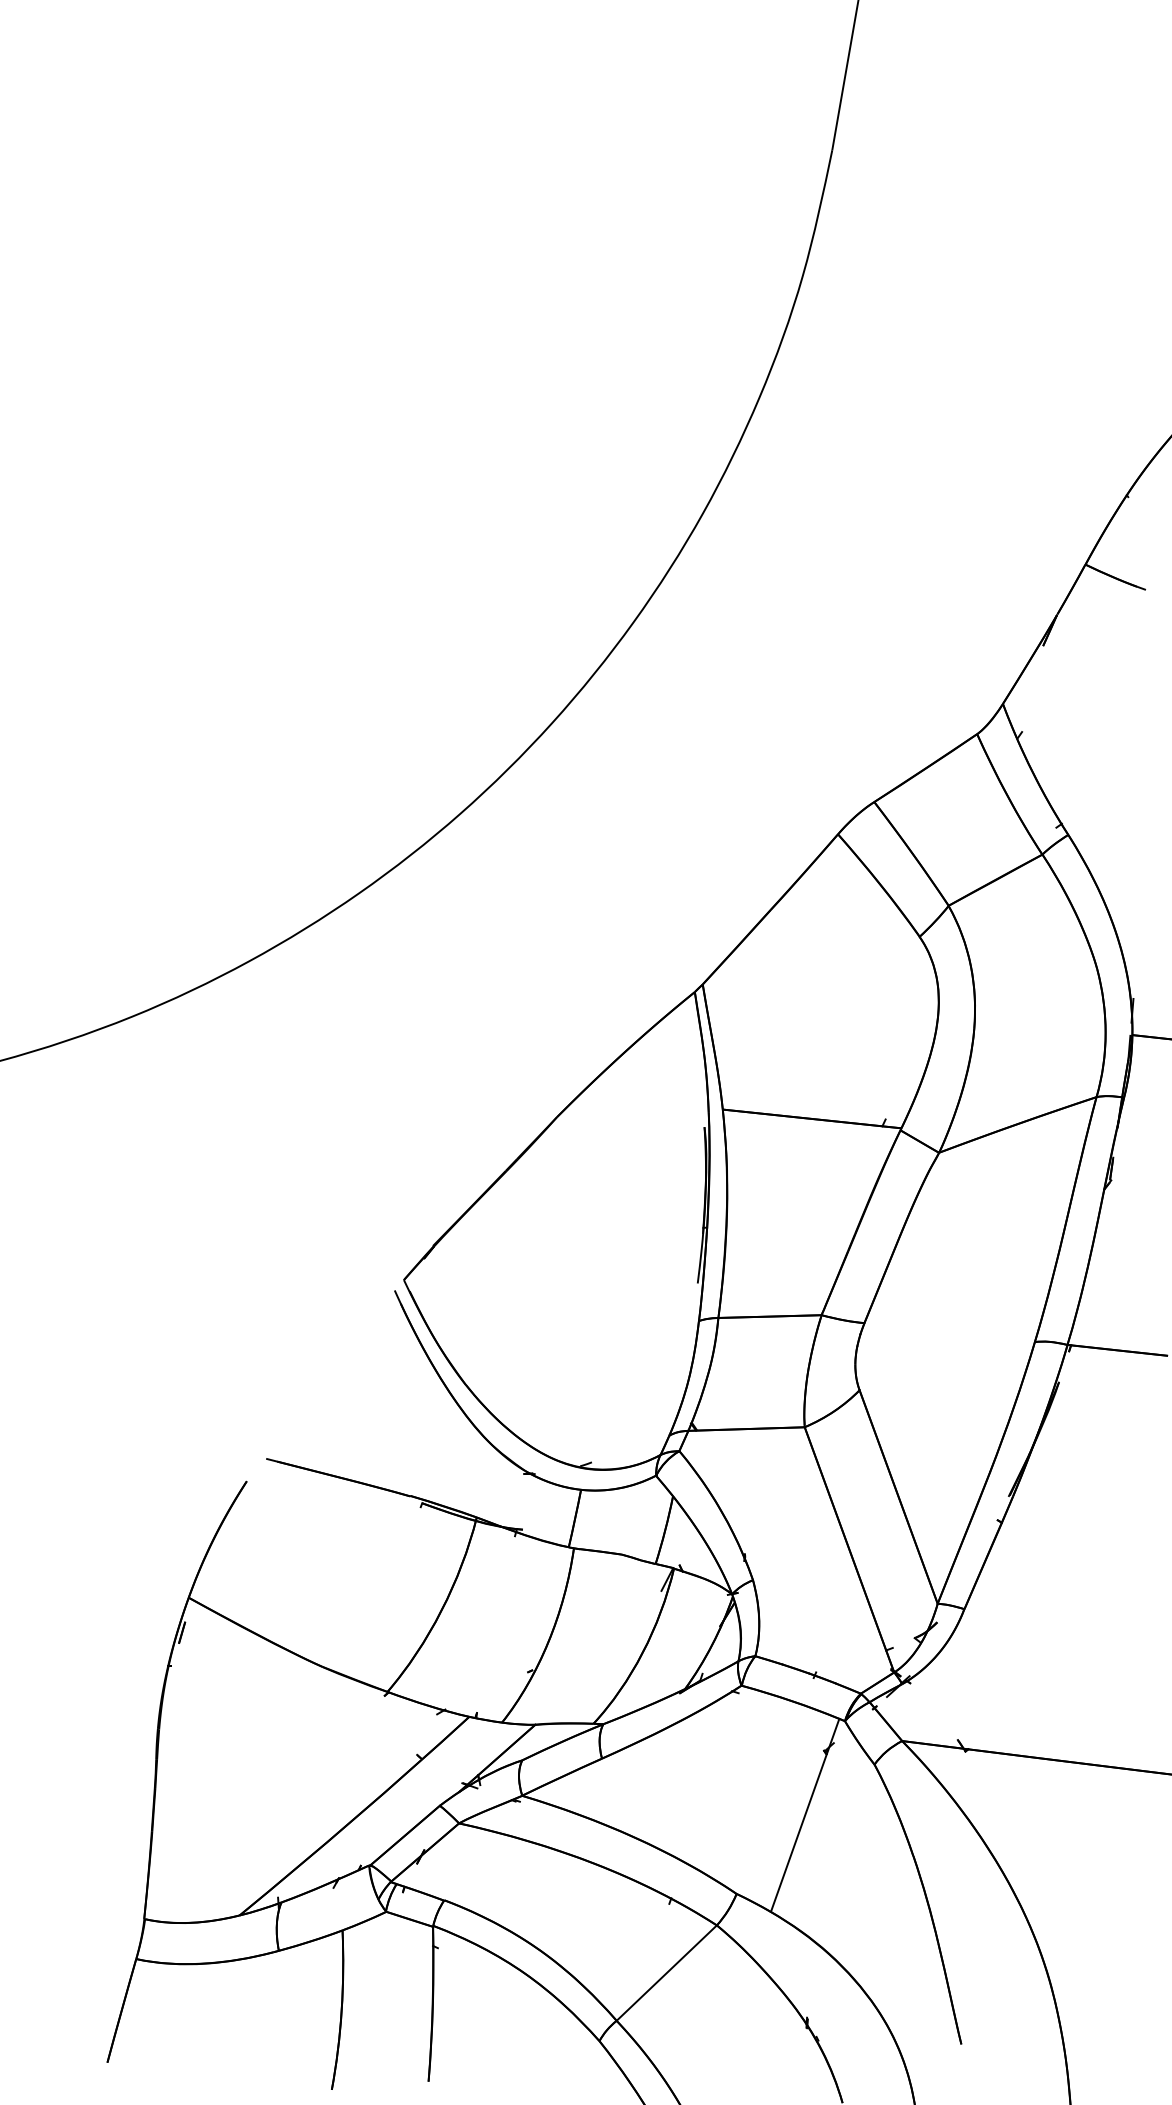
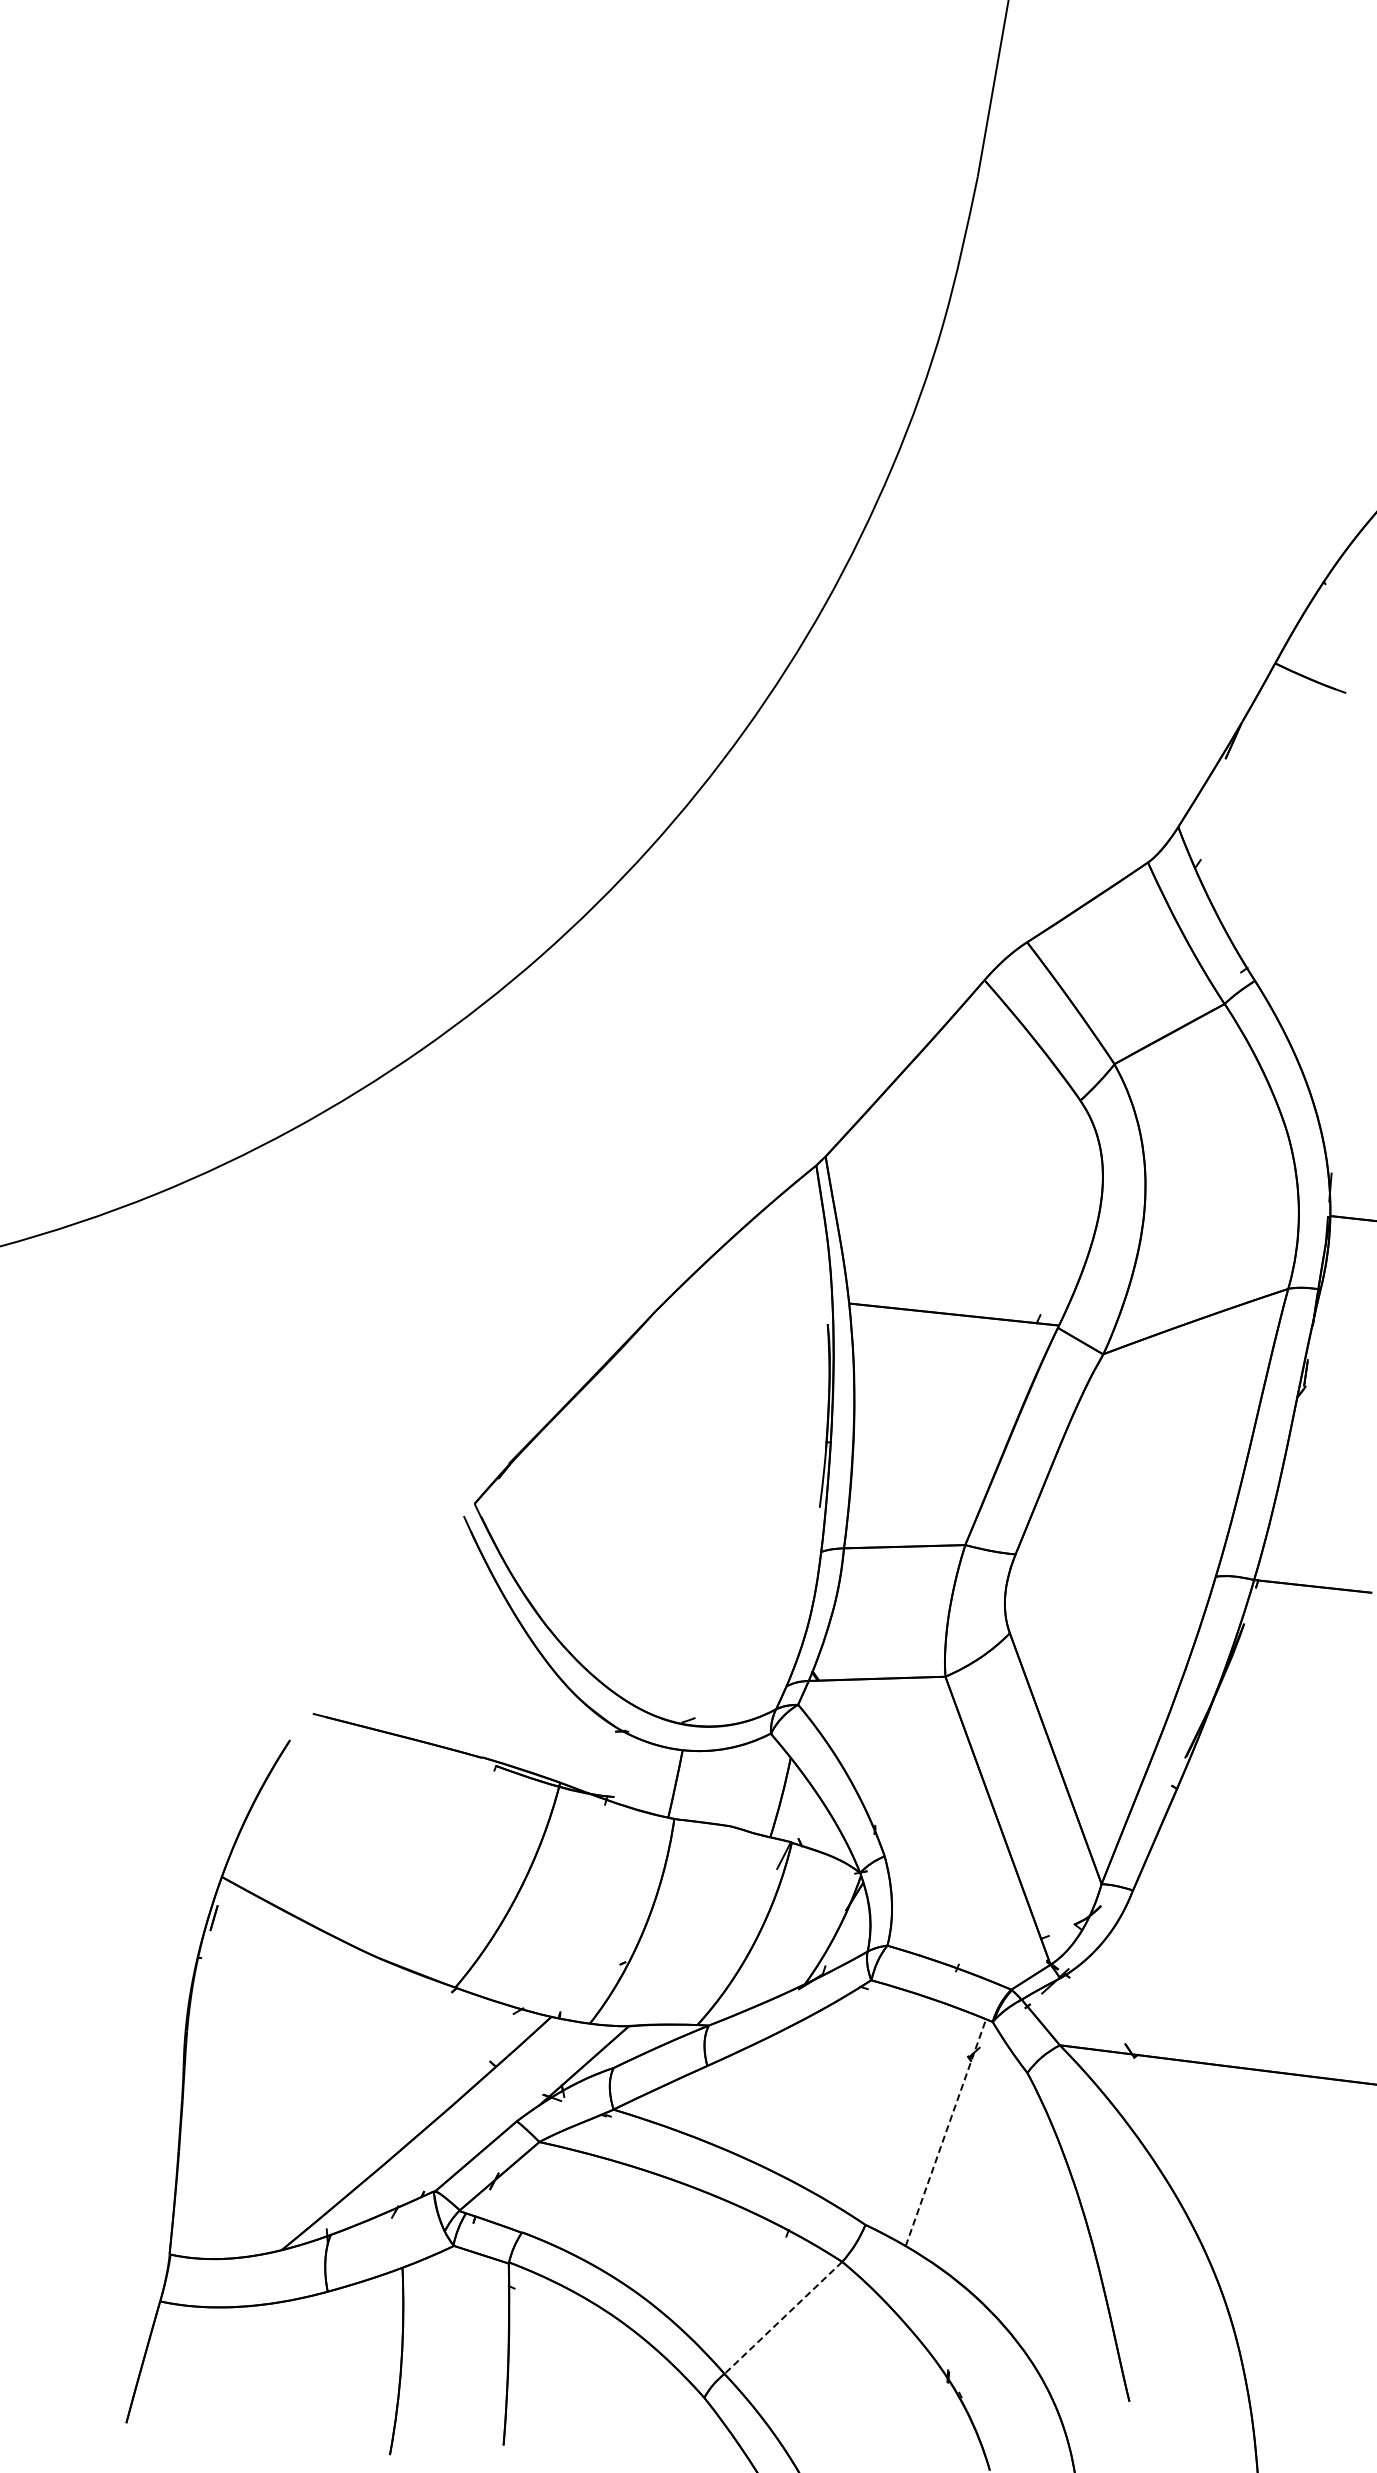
line: (805, 1815) -> (946, 2132), solid -> dashed
line: (666, 1973) -> (783, 2318), solid -> dashed

